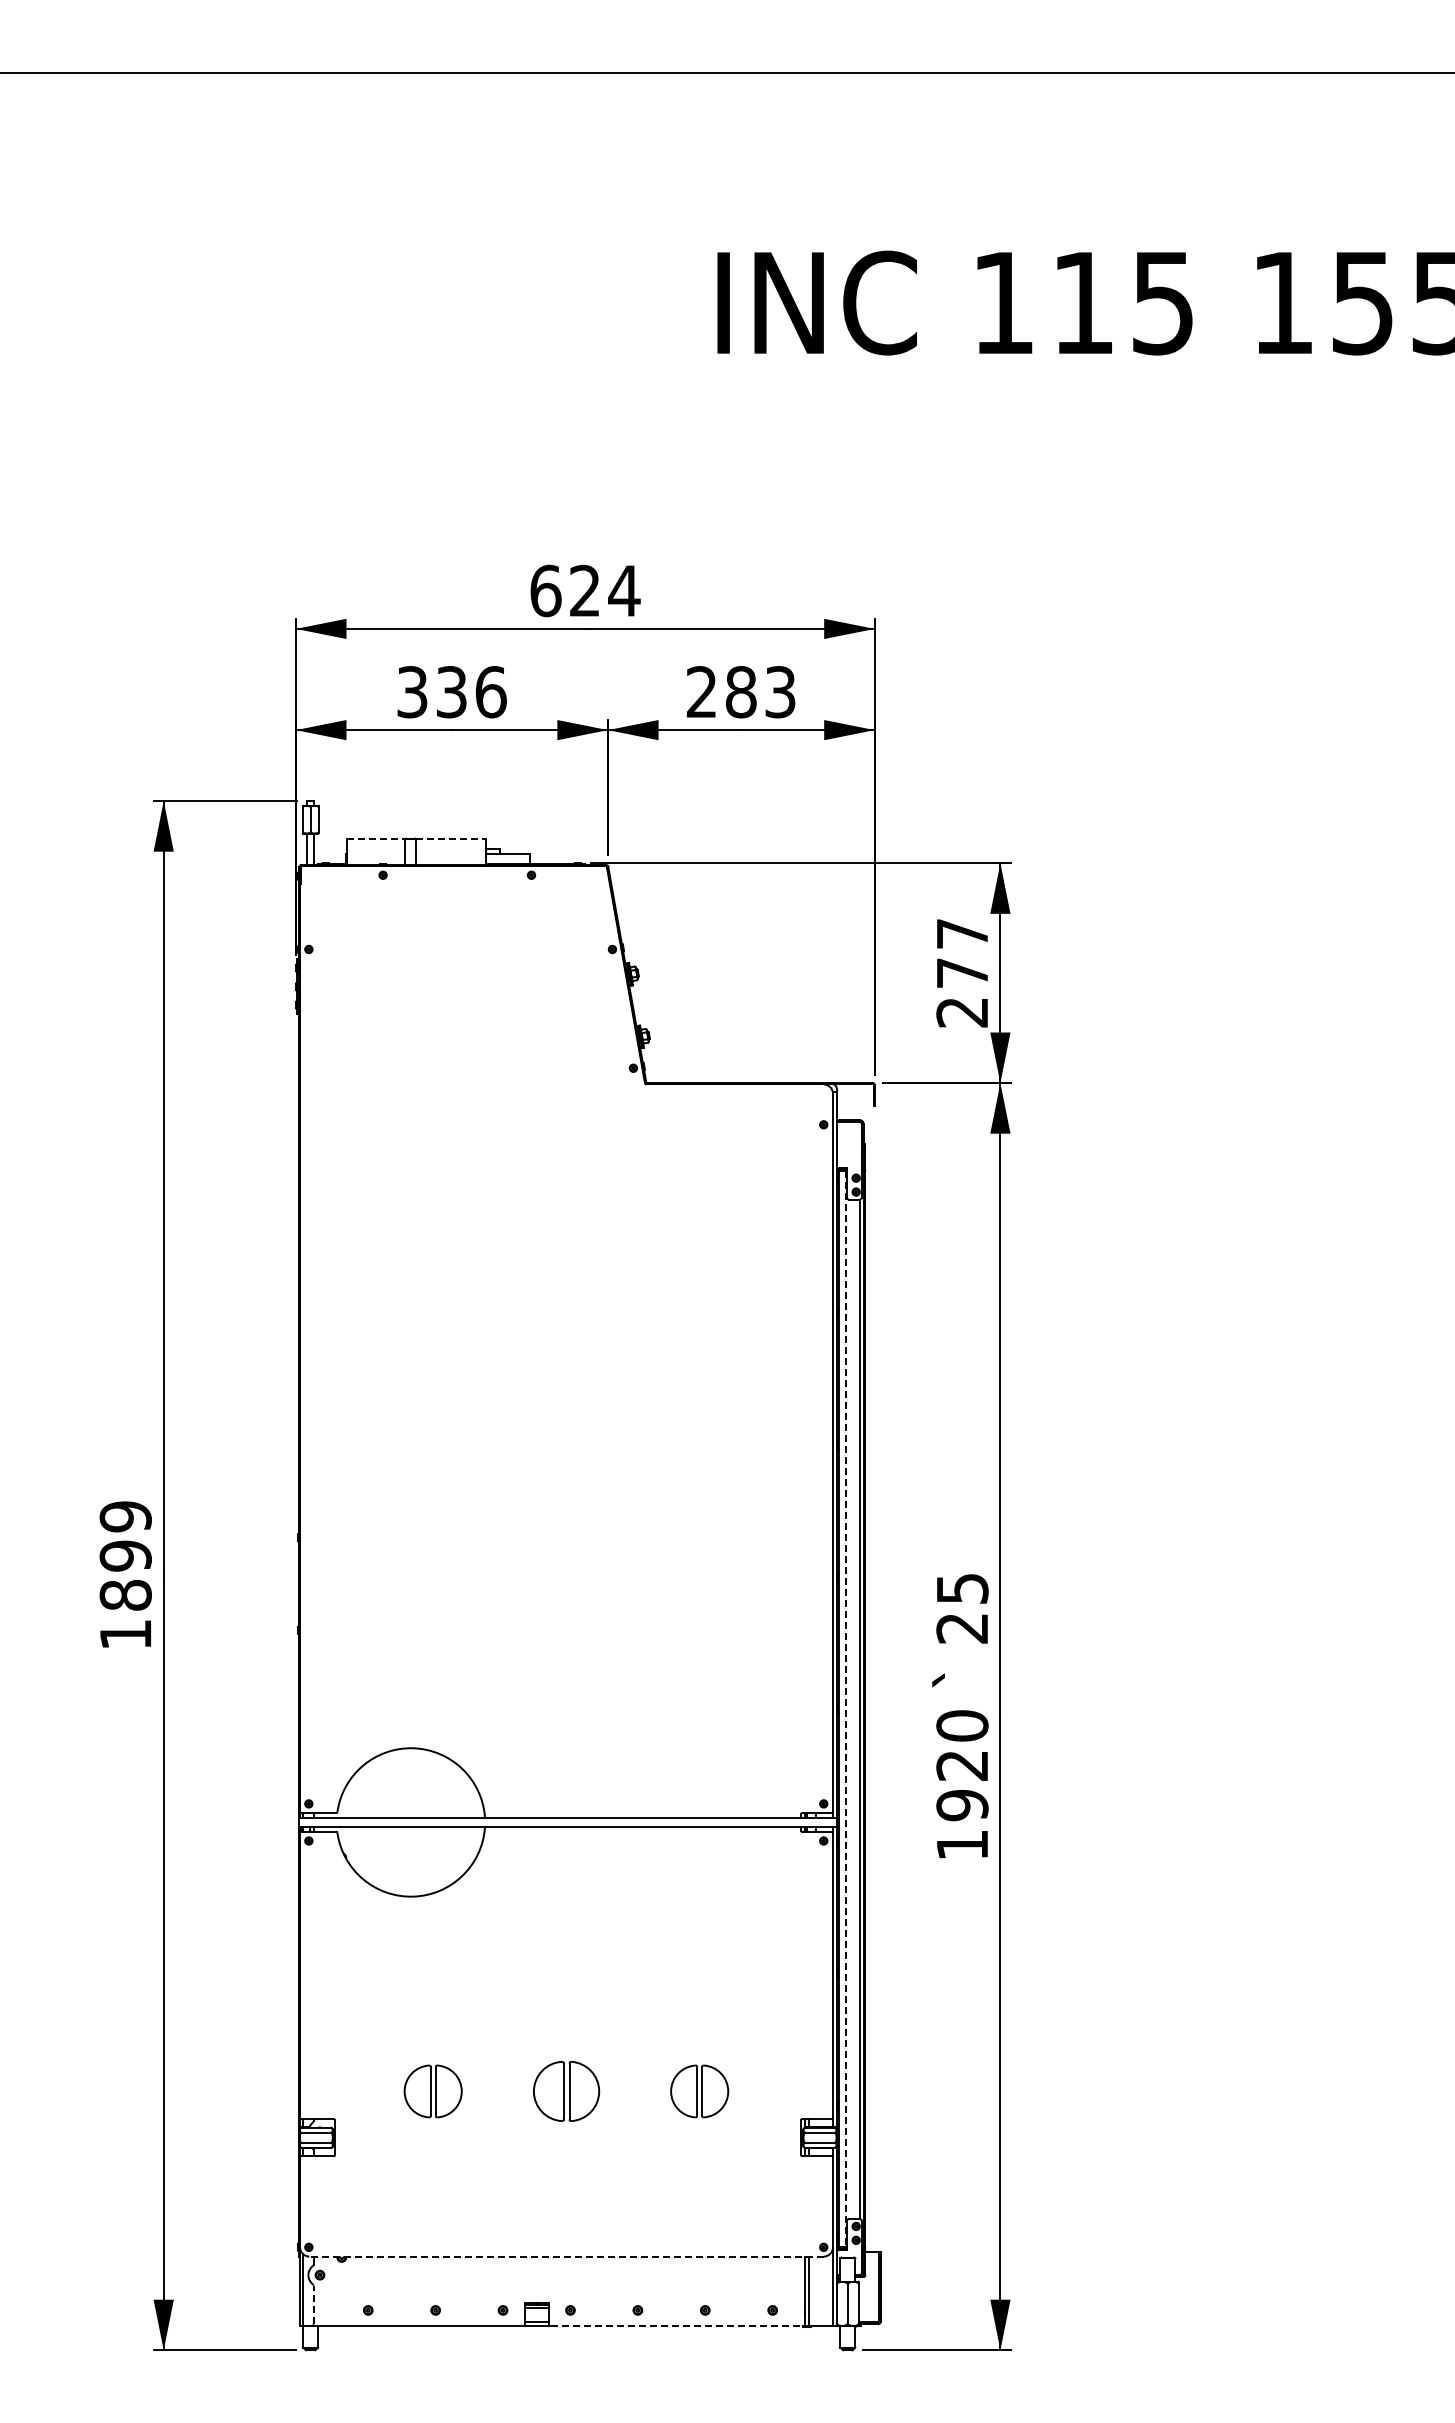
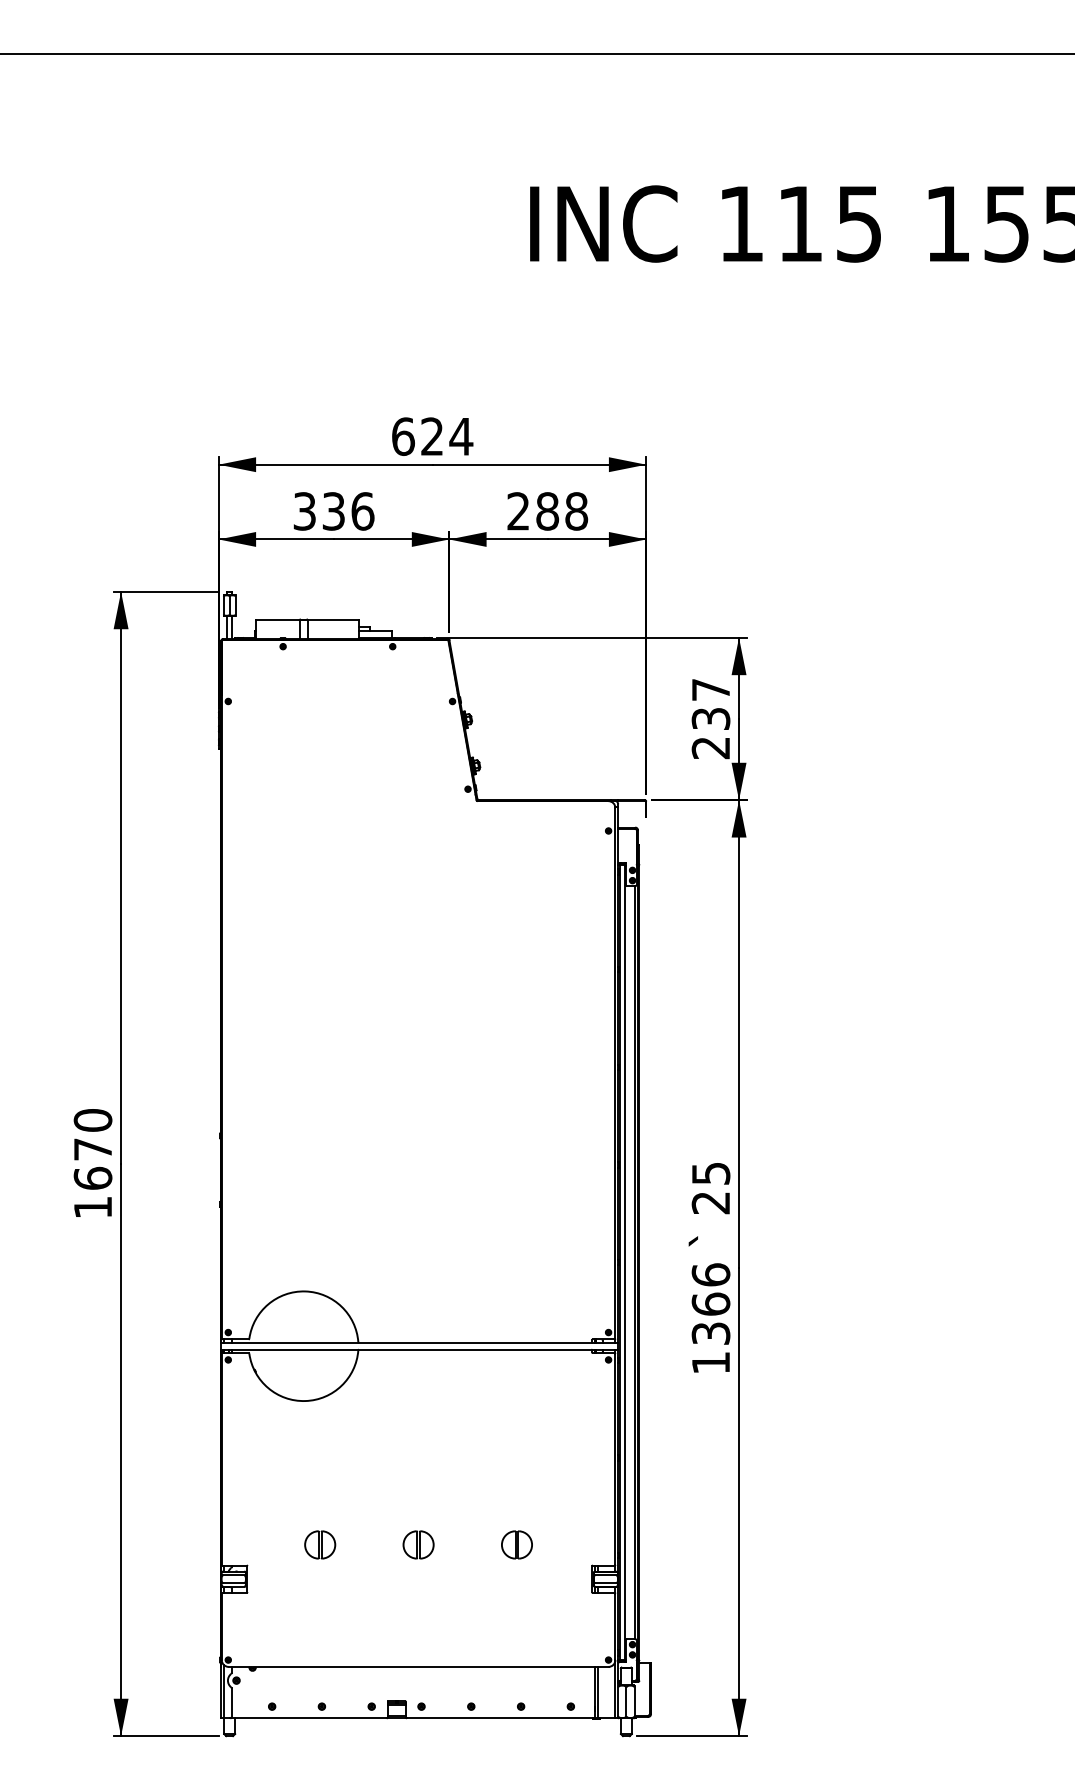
text: (780, 692) -> (576, 511), 283 -> 288
line: (376, 838) -> (278, 619), dashed -> solid
line: (451, 838) -> (333, 619), dashed -> solid
text: (962, 972) -> (711, 718), 277 -> 237
text: (125, 1555) -> (92, 1149), 1899 -> 1670
line: (846, 1709) -> (625, 1262), dashed -> solid
text: (962, 1765) -> (711, 1304), 1920 -> 1366
part: (433, 2091) -> (320, 1544), size x0.71
part: (566, 2091) -> (418, 1544), size x0.62
part: (699, 2091) -> (516, 1544), size x0.71
line: (566, 2256) -> (418, 1666), dashed -> solid
line: (313, 2304) -> (231, 1702), dashed -> solid
line: (678, 2326) -> (501, 1718), dashed -> solid

